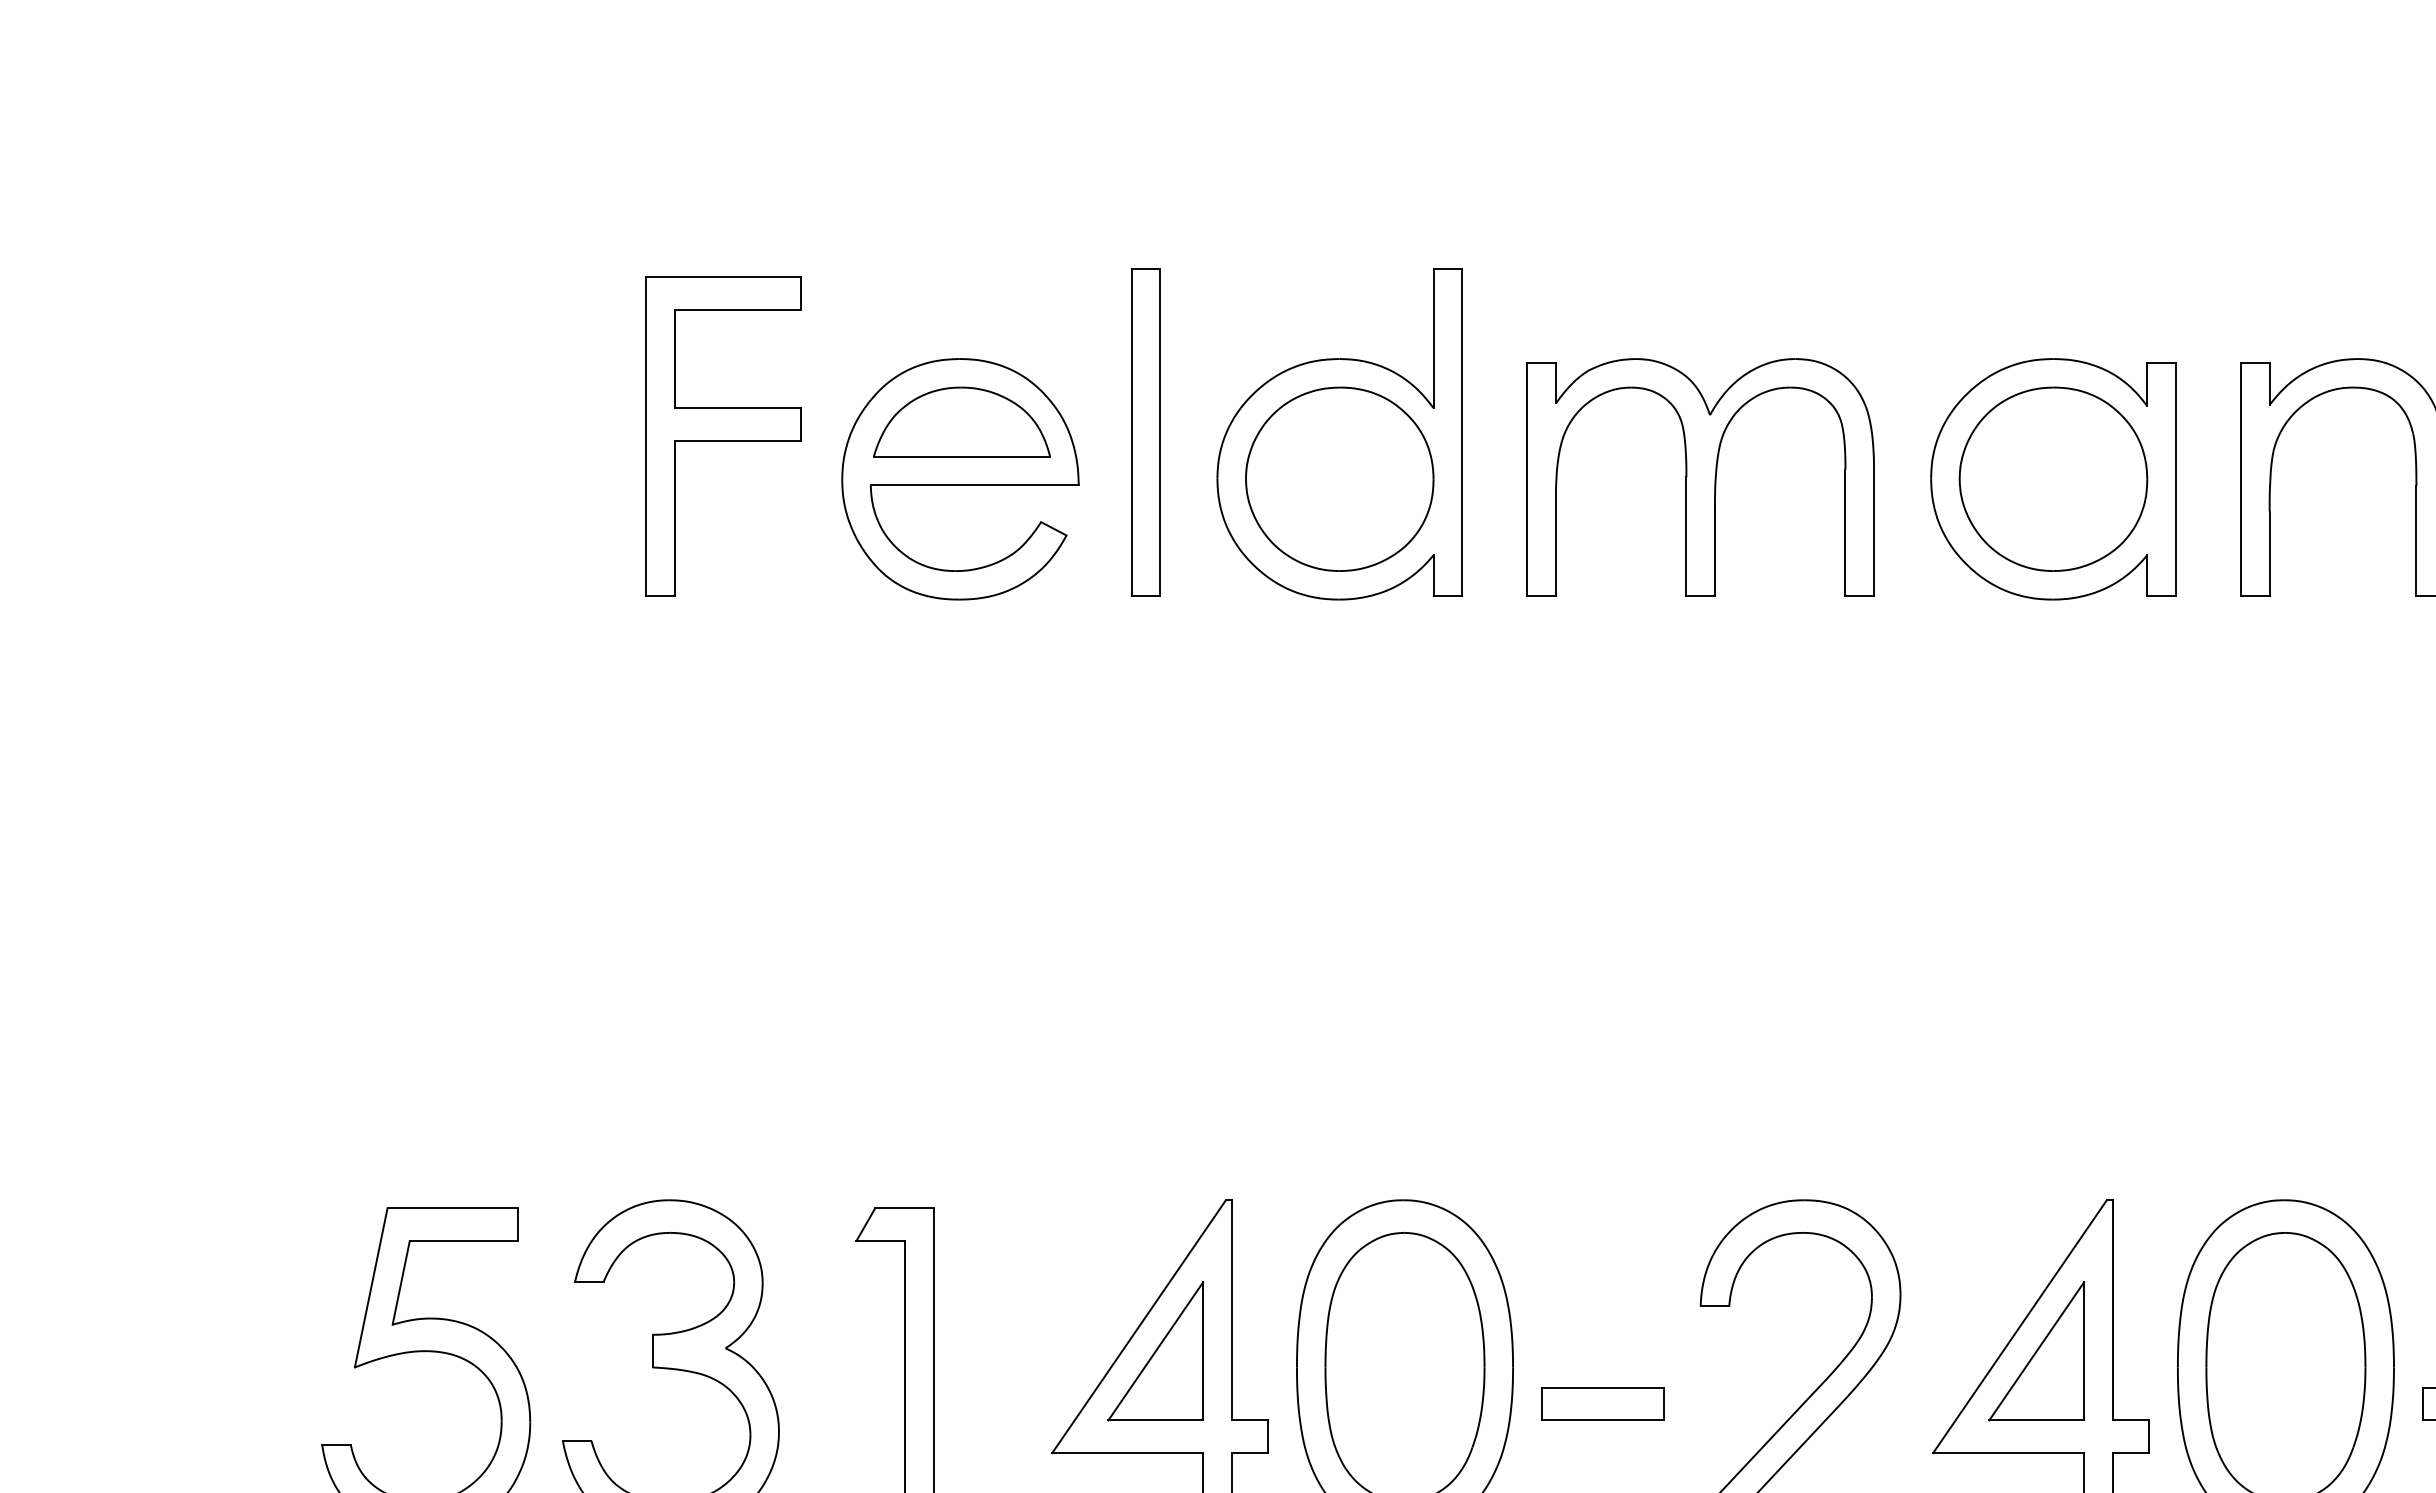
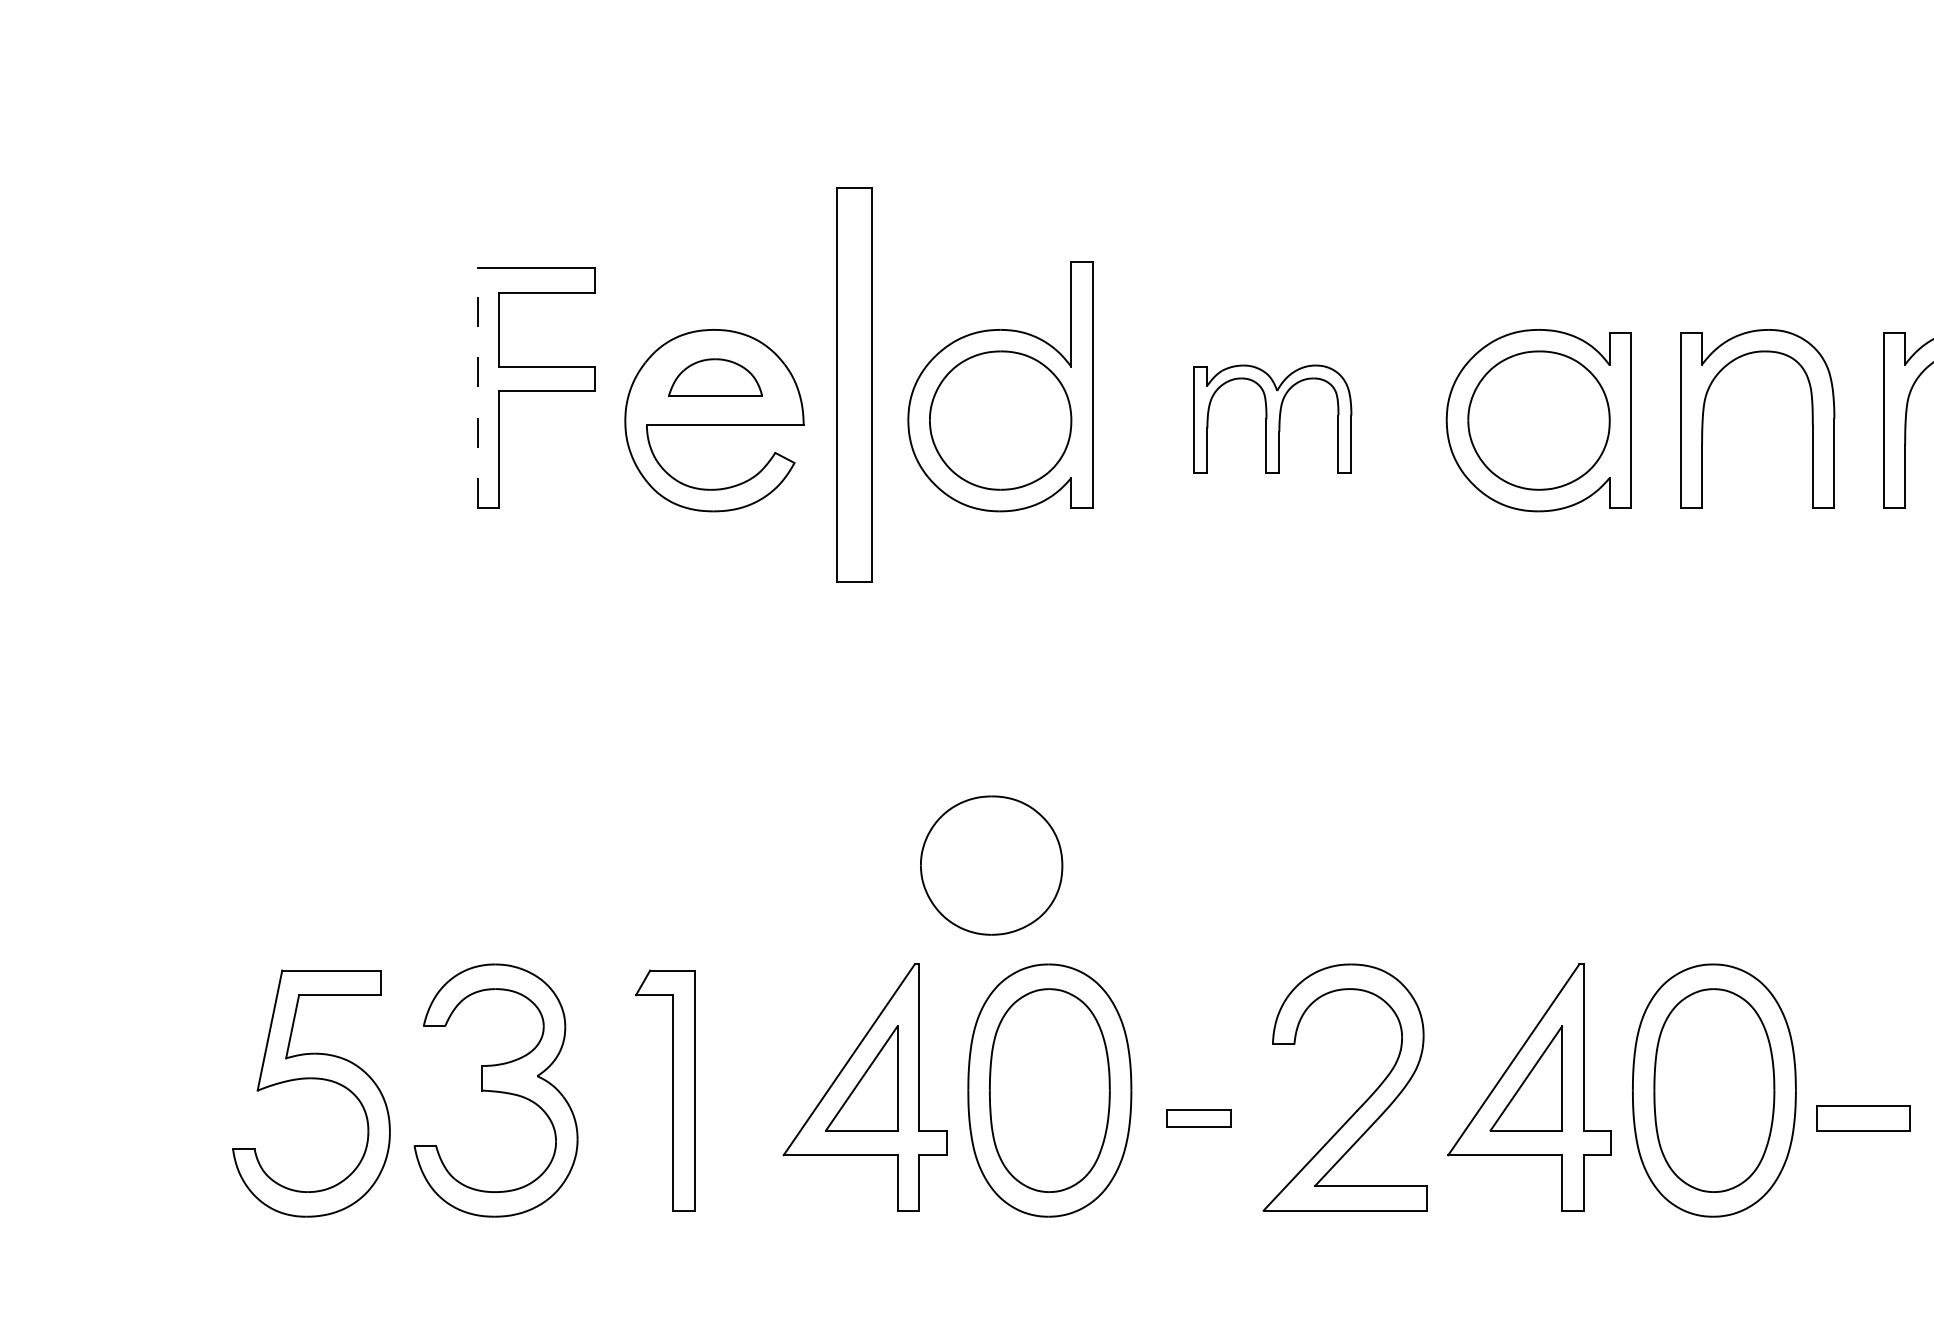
part: (961, 422) -> (715, 377), size x0.7
part: (1146, 431) -> (854, 384), size x1.6
line: (646, 436) -> (477, 388), solid -> dashed
part: (1700, 476) -> (1272, 418), size x0.6
part: (1327, 1069) -> (991, 865), added
part: (1602, 1404) -> (1198, 1118), size x0.7

